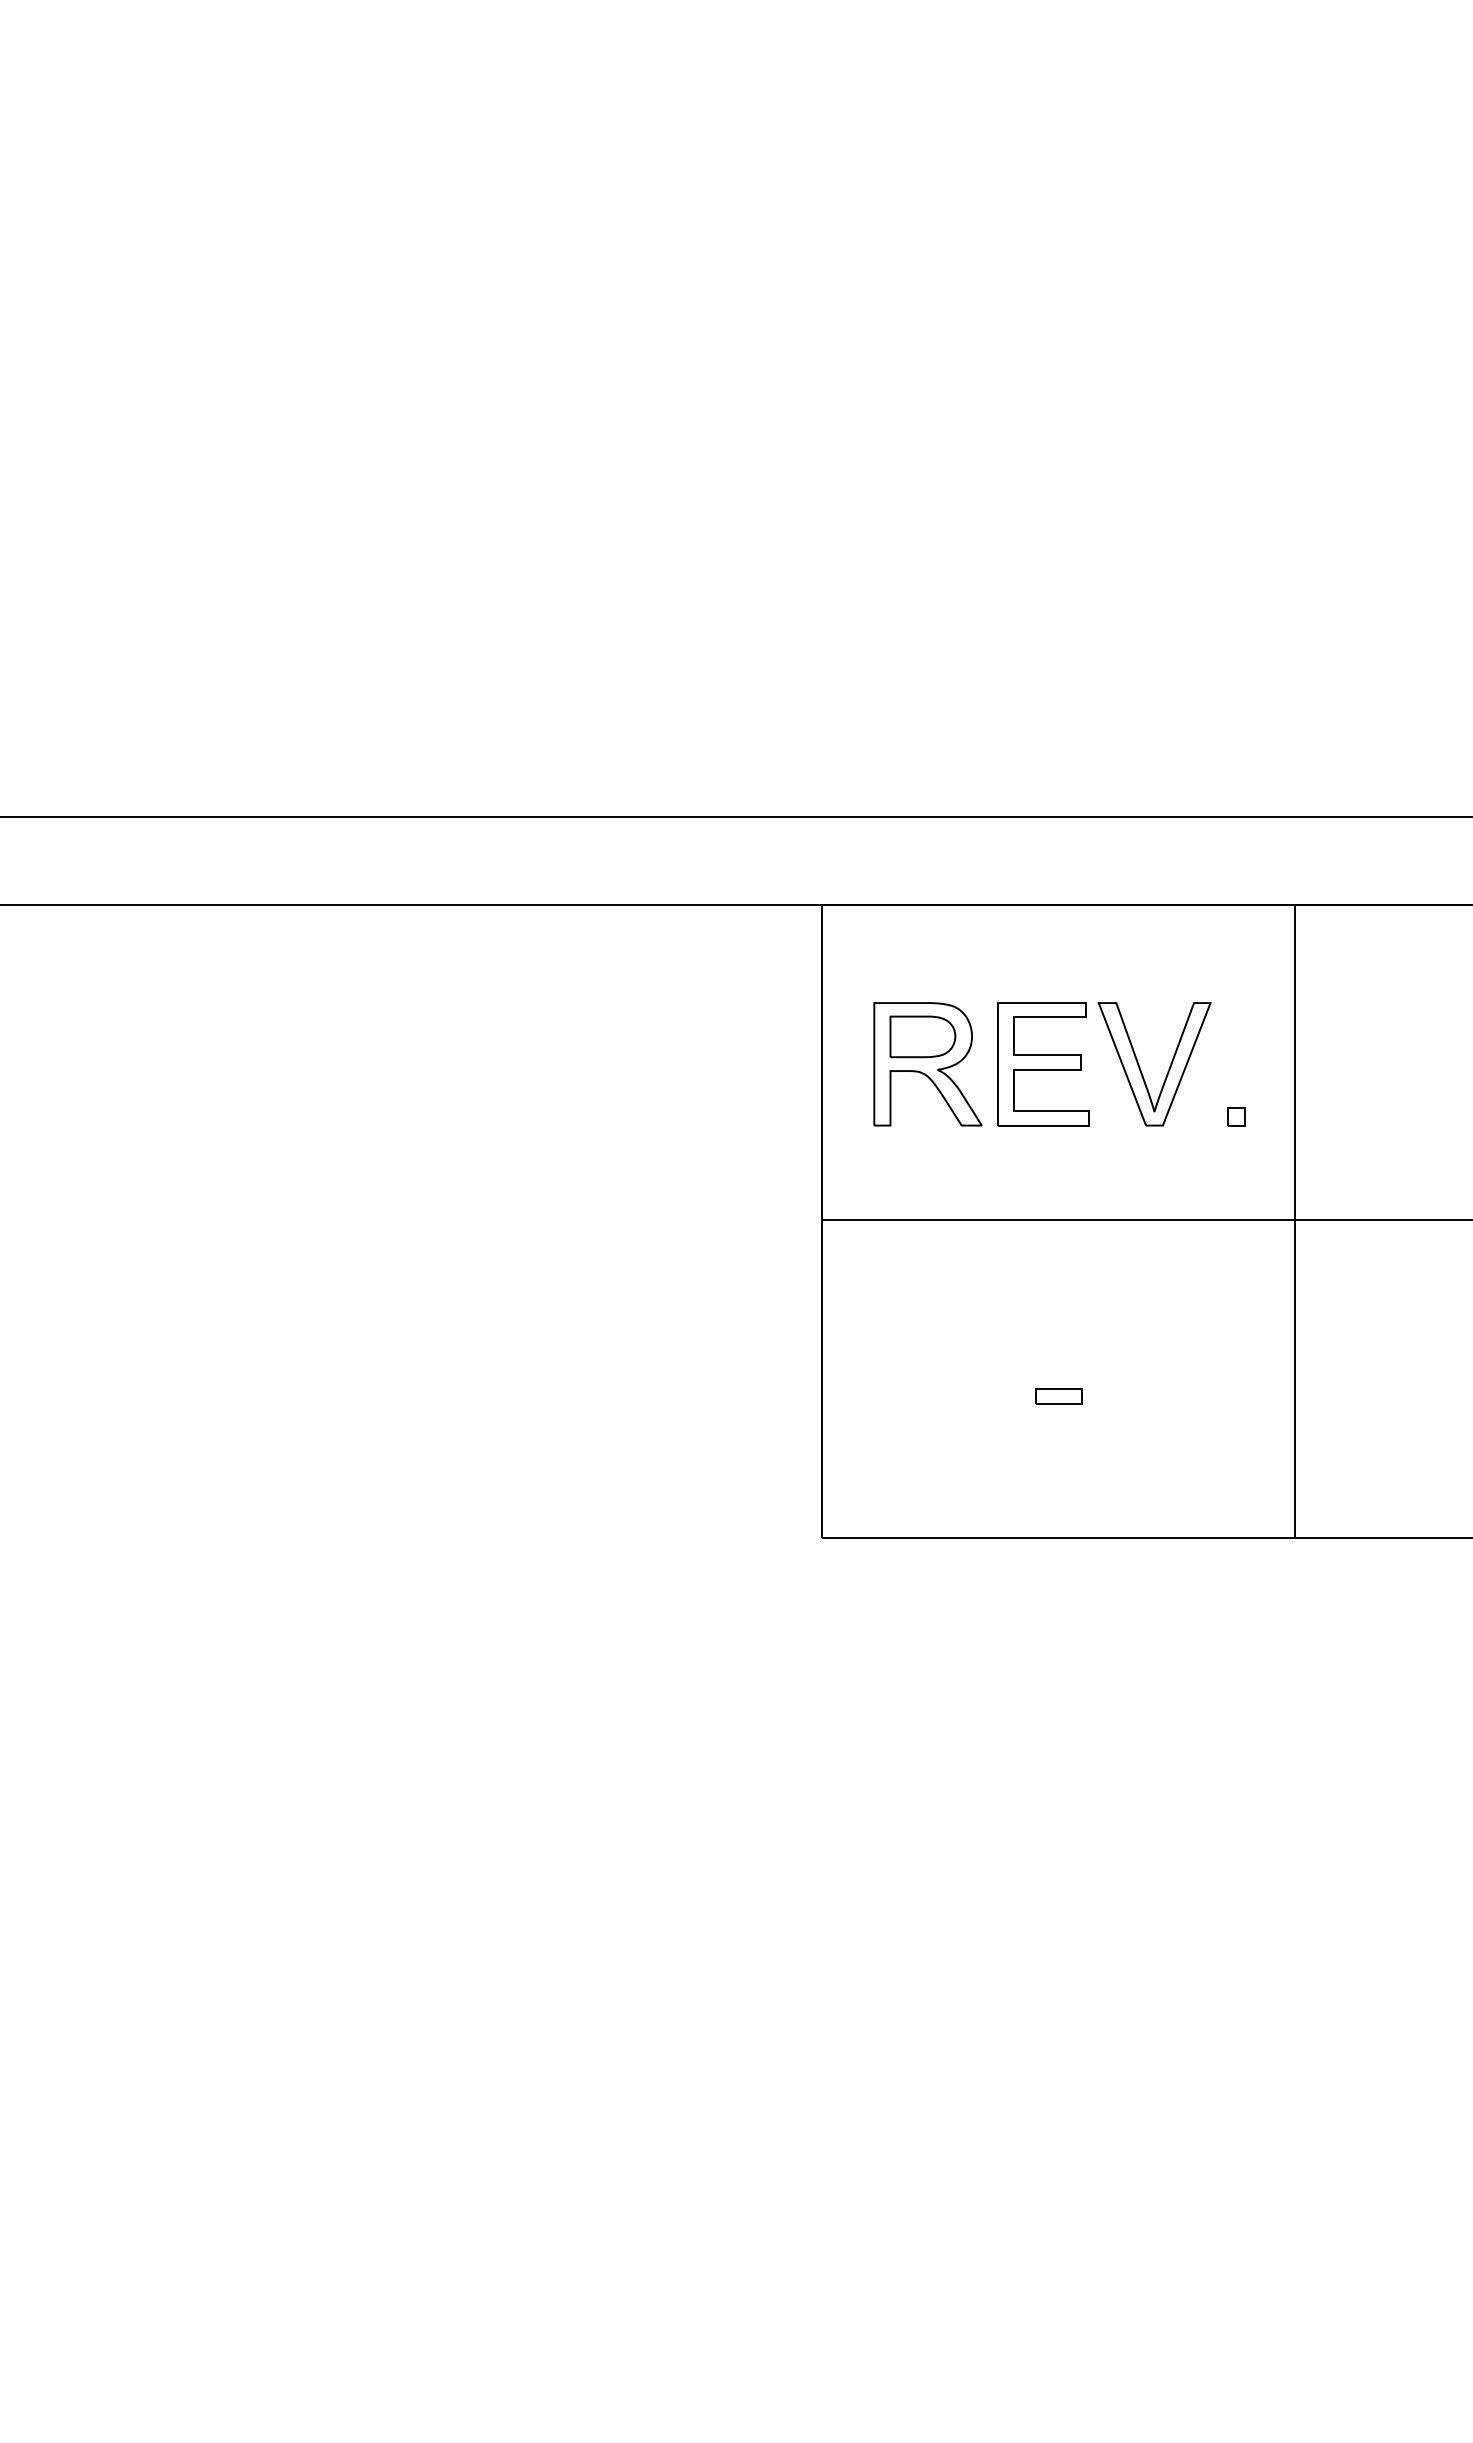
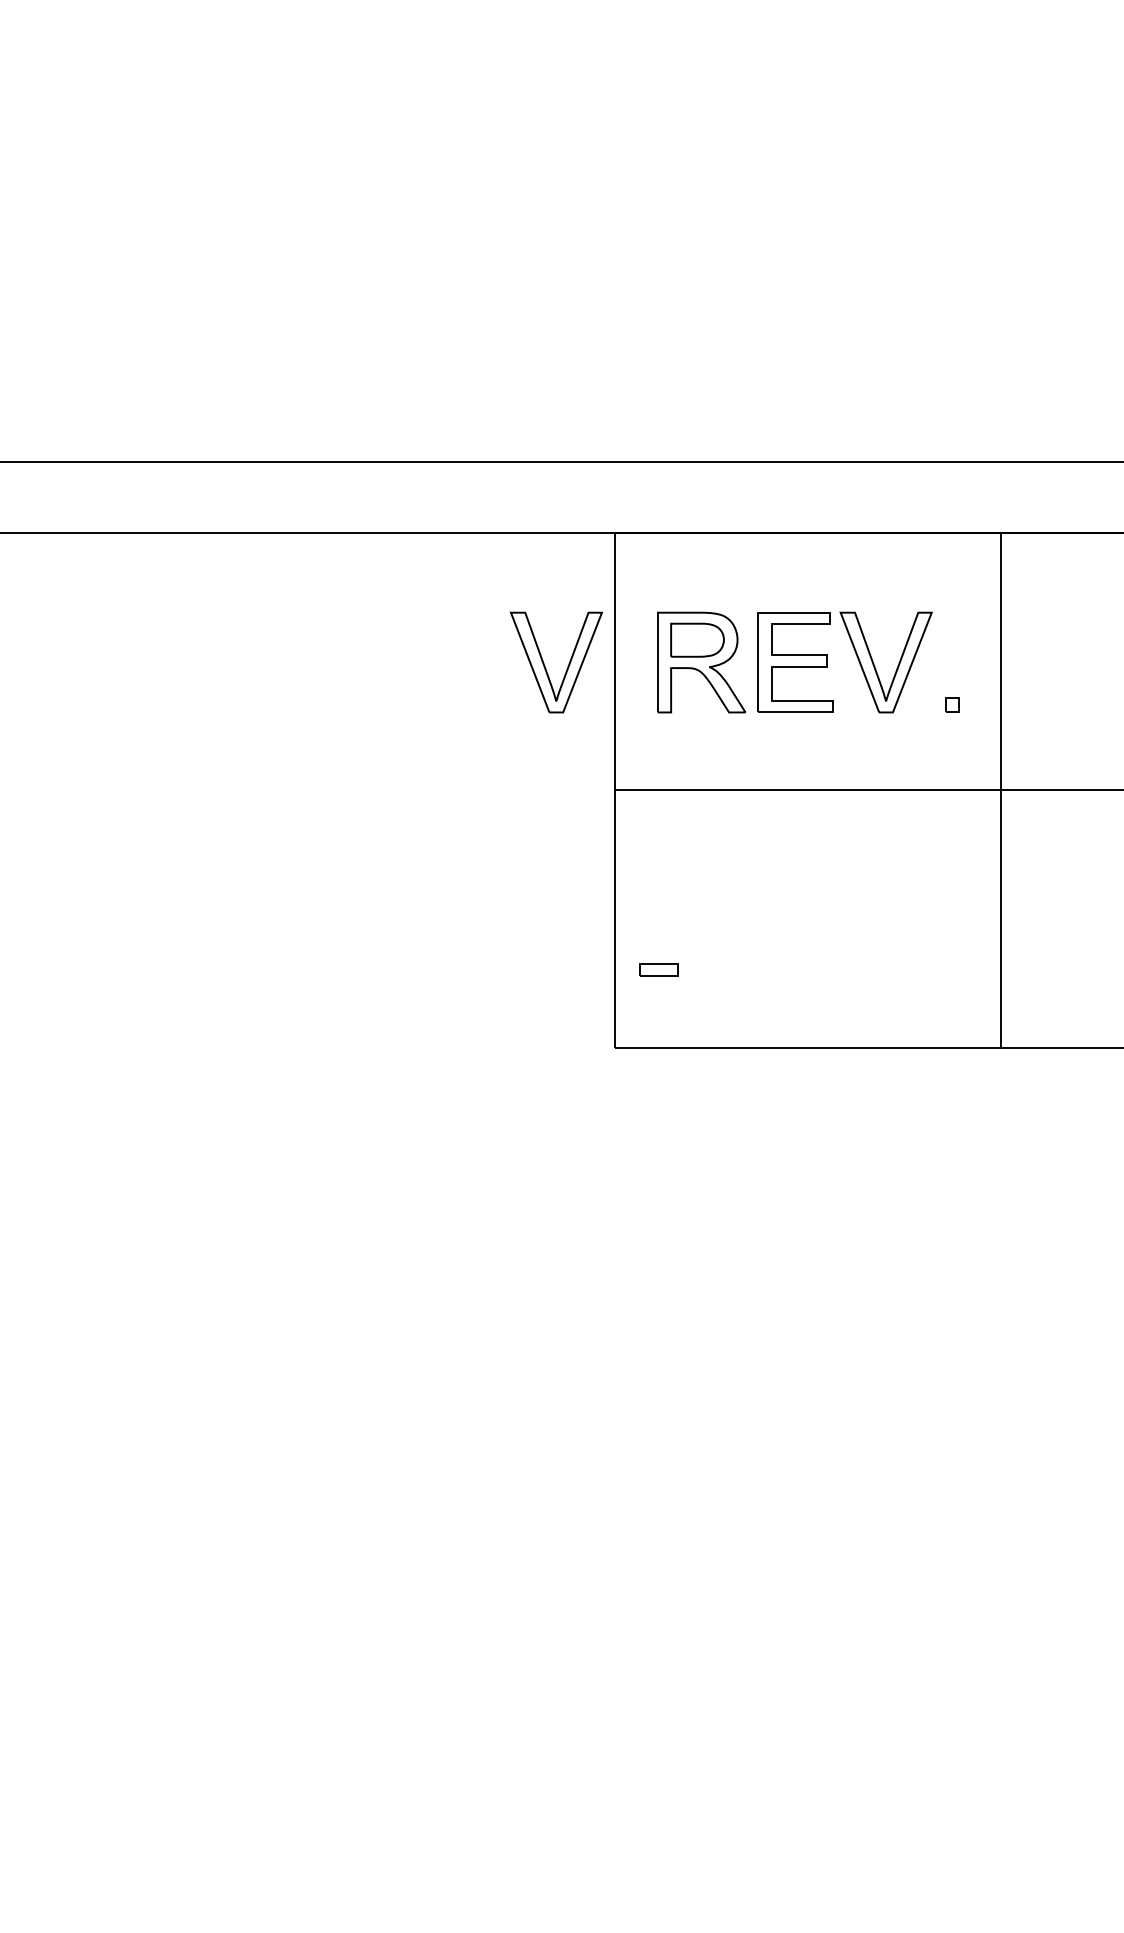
part: (736, 1069) -> (545, 666), added
part: (1058, 1396) -> (658, 969), moved

